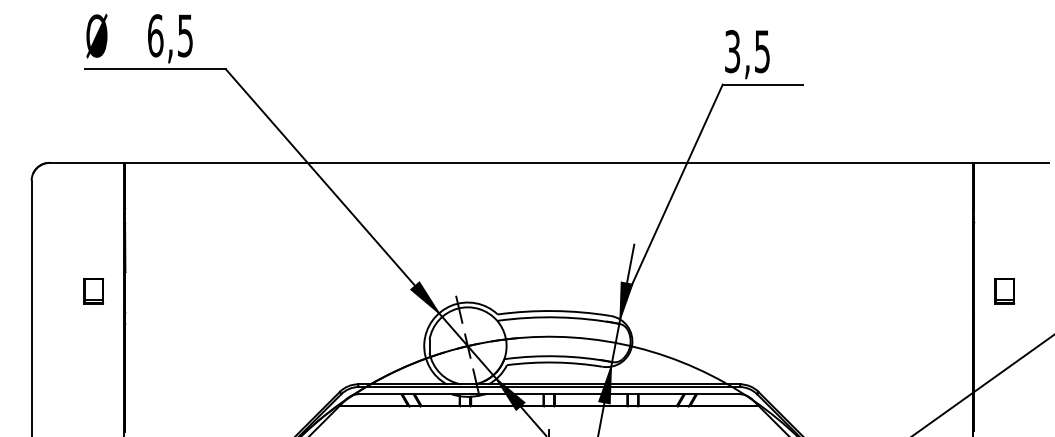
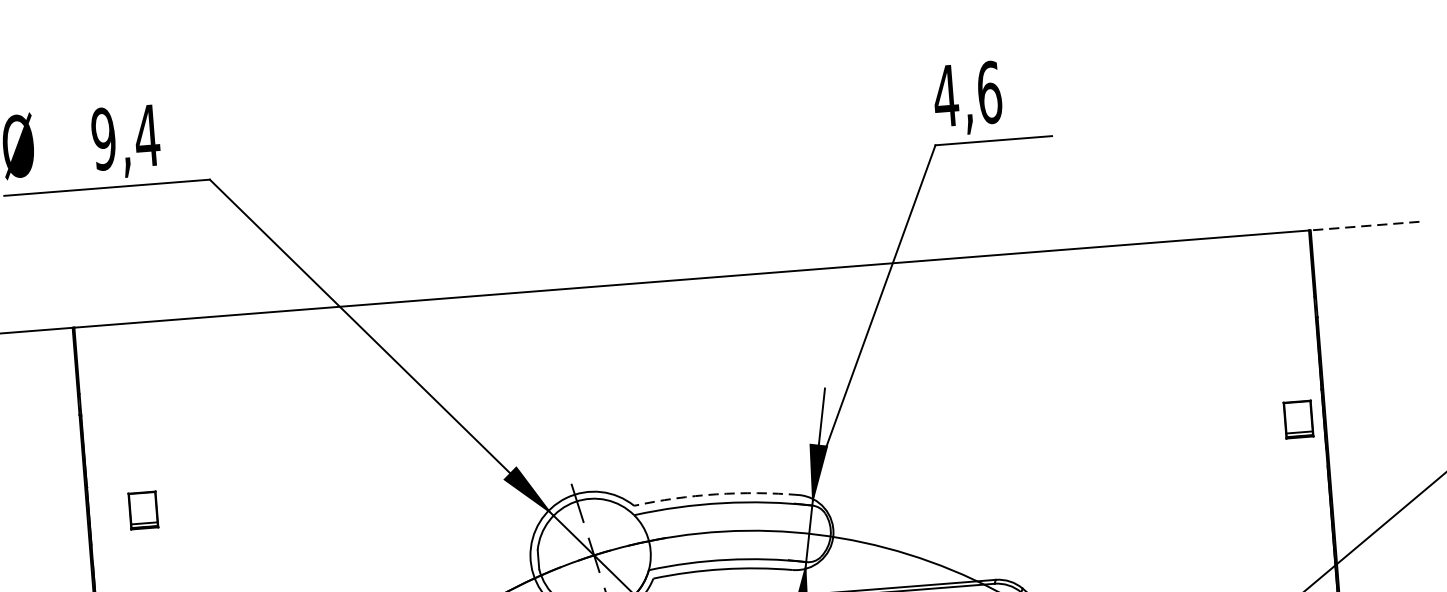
text: (170, 35) -> (125, 136), 6,5 -> 9,4
text: (747, 51) -> (967, 94), 3,5 -> 4,6
line: (1011, 162) -> (1365, 225), solid -> dashed
part: (93, 291) -> (143, 510), moved
part: (1004, 291) -> (1298, 419), moved
arc: (554, 311) -> (716, 494), solid -> dashed

